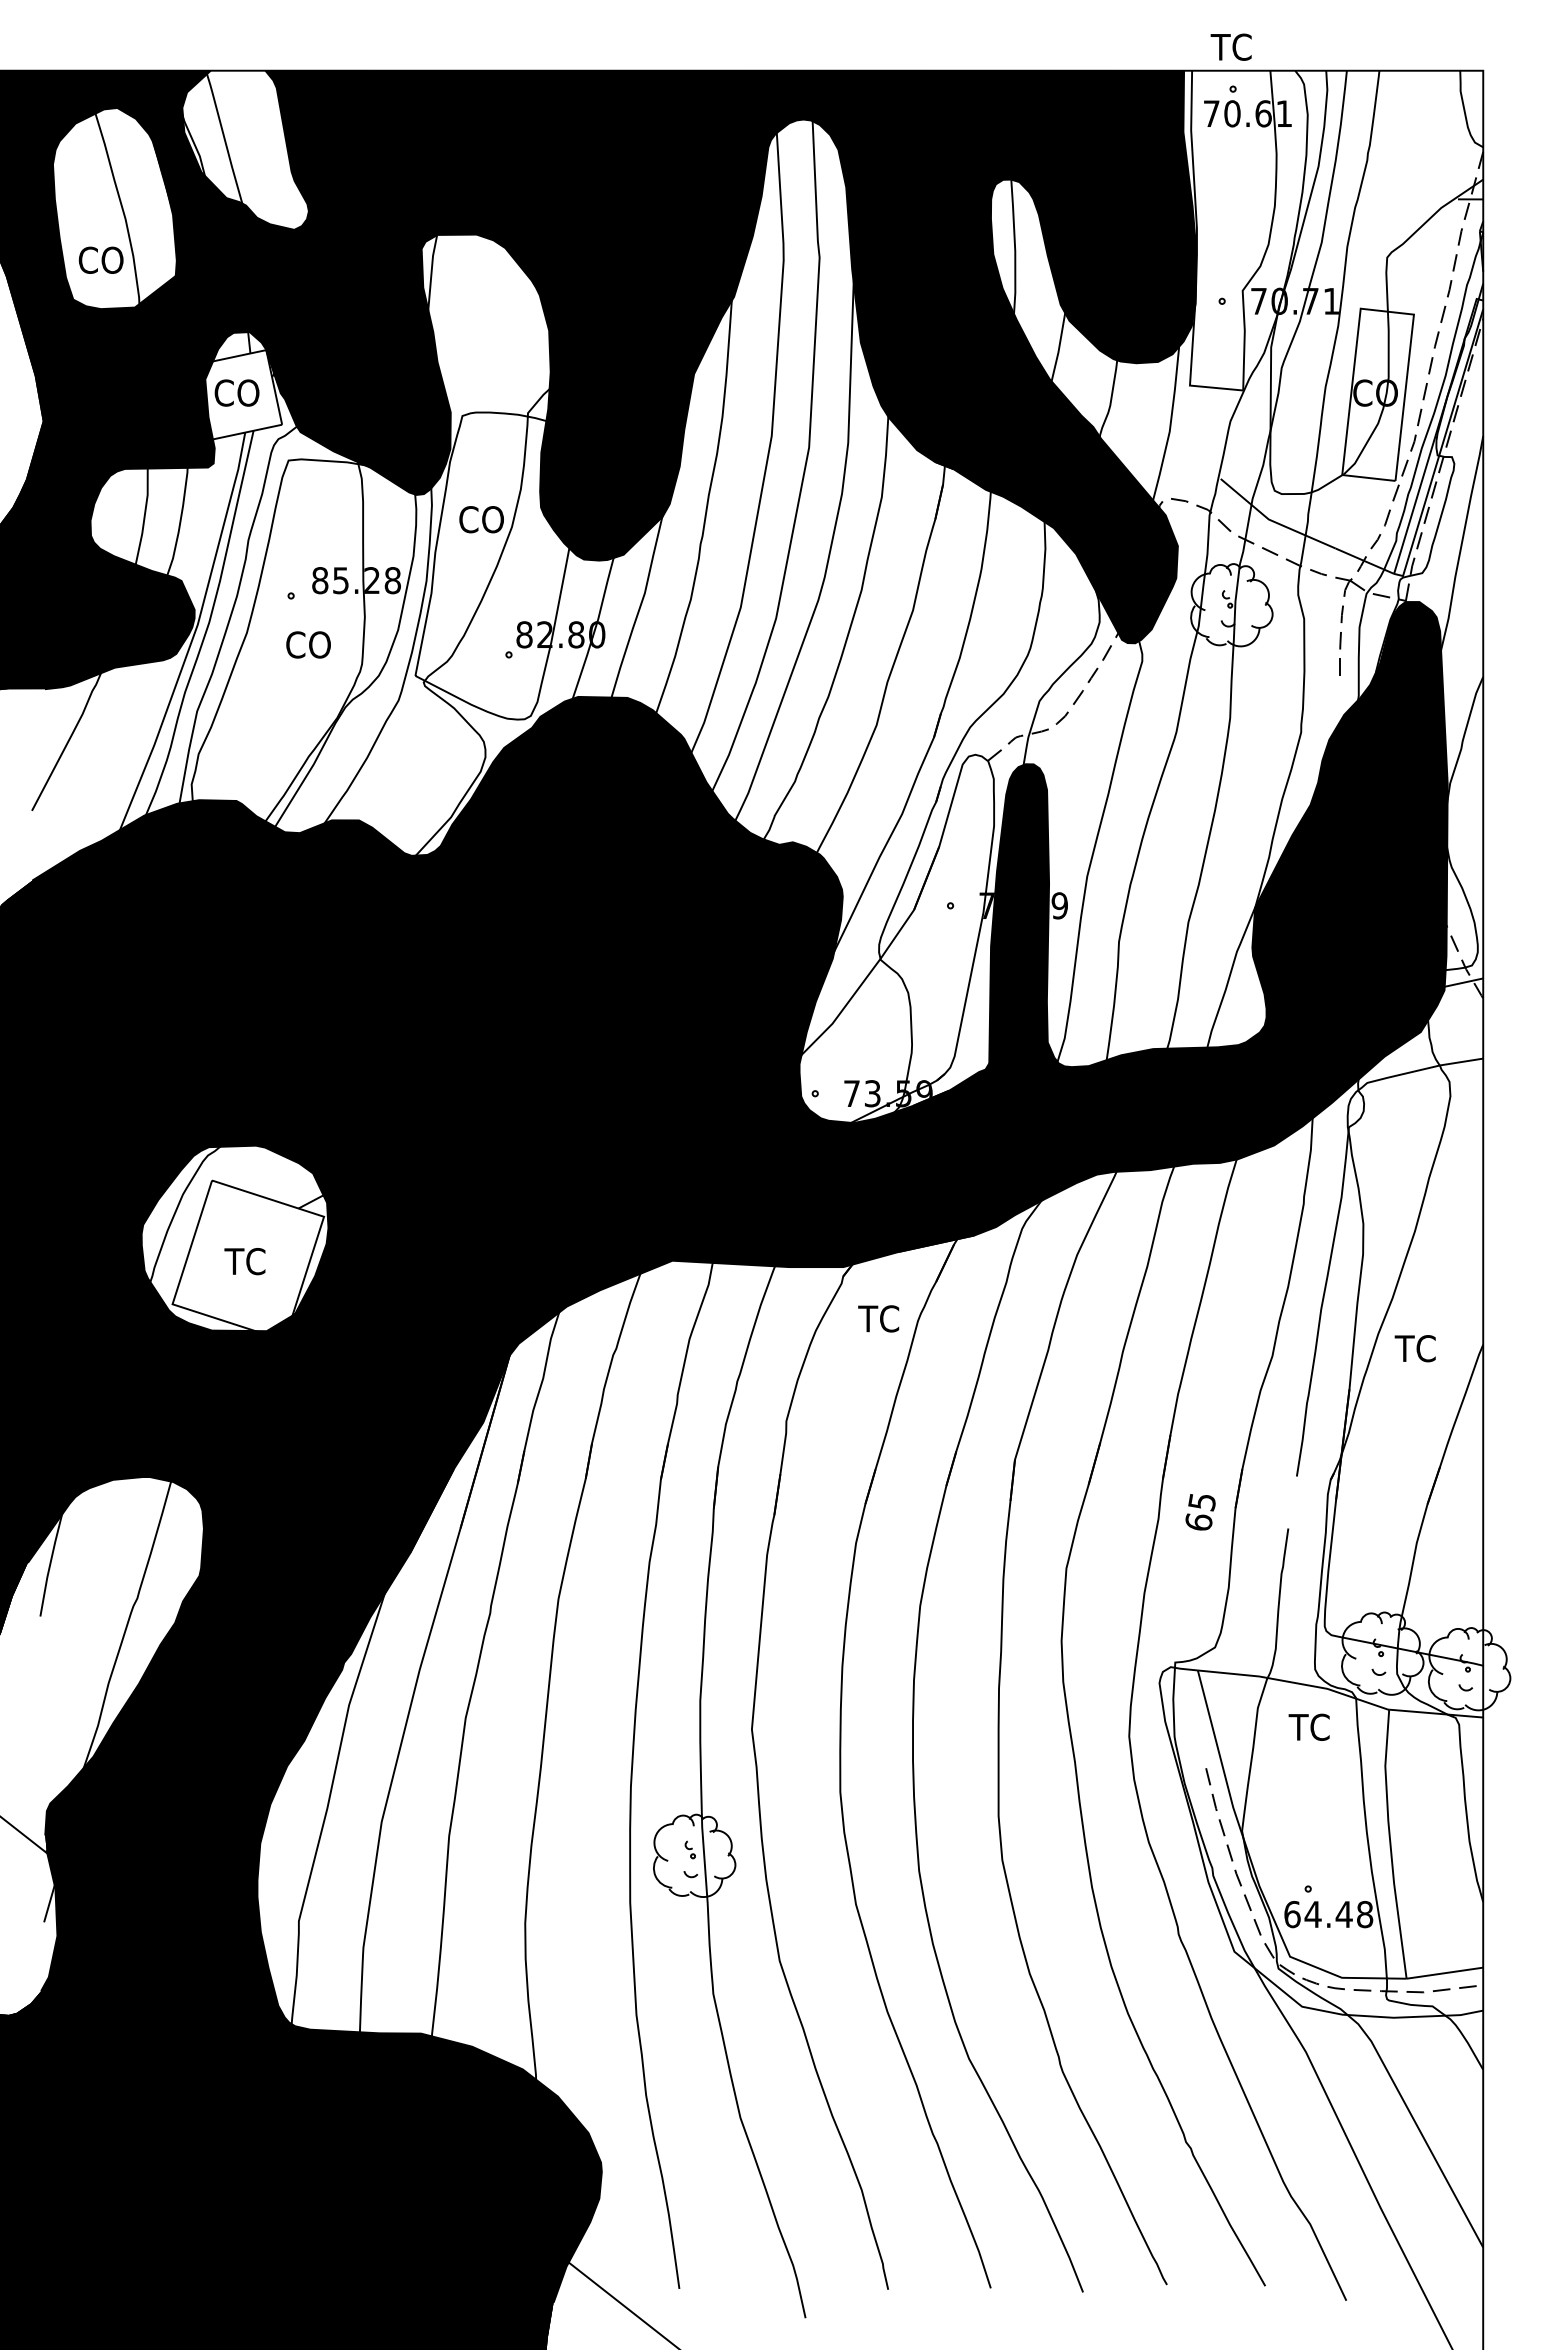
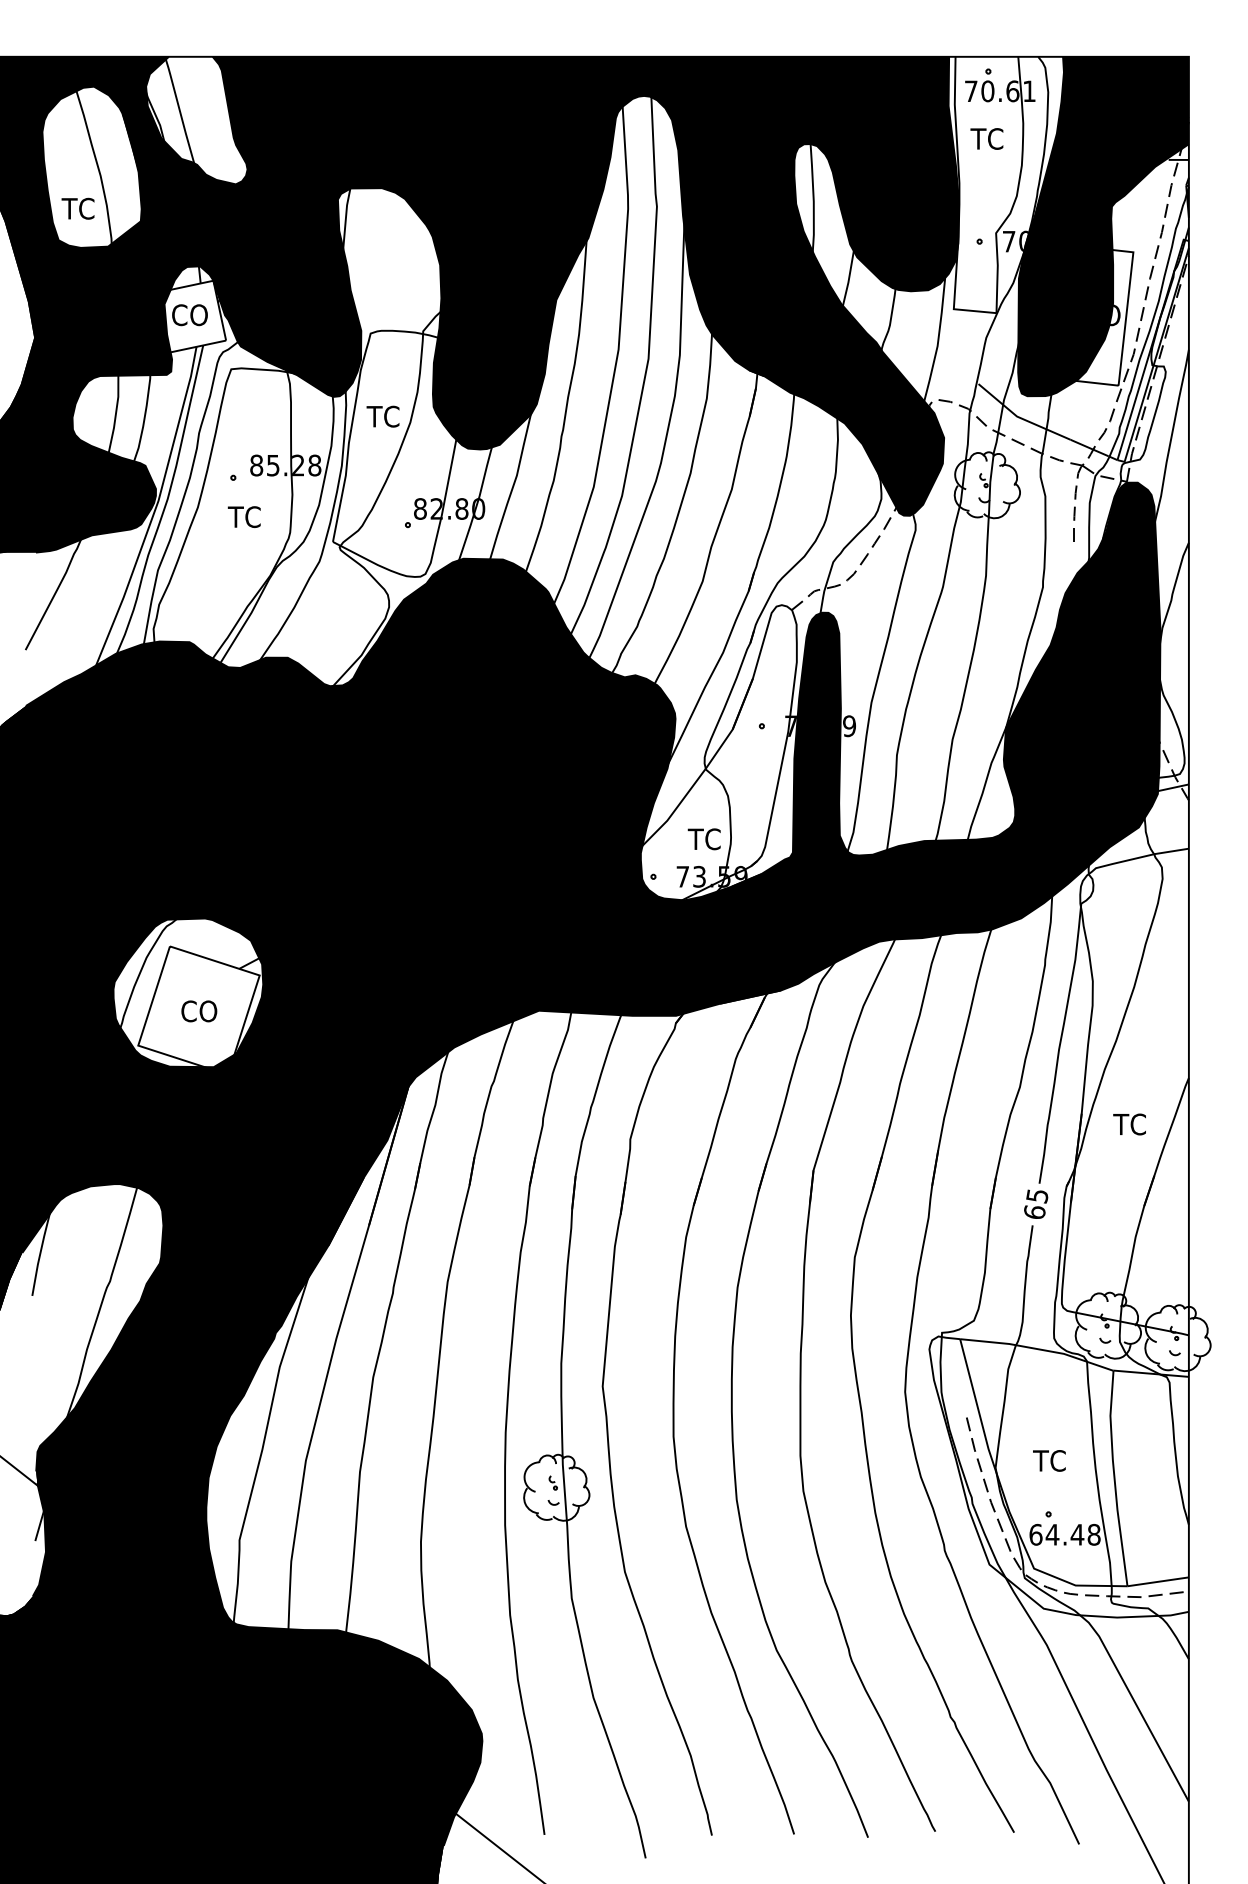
text: (1230, 46) -> (986, 138), moved
text: (100, 259) -> (80, 208), CO -> TC
fill: (1376, 282) -> (1103, 226), added
text: (480, 519) -> (385, 416), CO -> TC
text: (307, 644) -> (246, 516), CO -> TC
text: (247, 1261) -> (198, 1011), TC -> CO
text: (878, 1318) -> (704, 838), moved
text: (1414, 1348) -> (1129, 1124), moved
text: (1200, 1512) -> (1036, 1204), moved
text: (1308, 1726) -> (1048, 1460), moved

